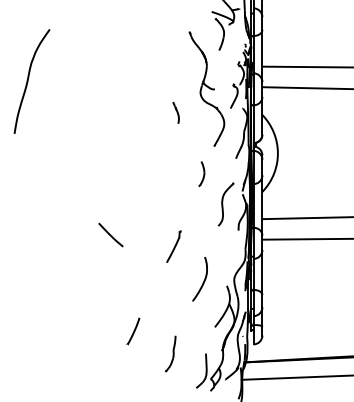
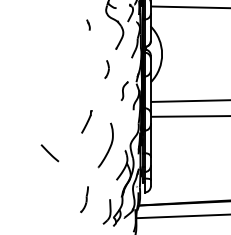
part: (175, 112) -> (88, 24), size x0.7
part: (225, 204) -> (124, 91), size x0.6
line: (110, 234) -> (49, 152), moved
part: (199, 279) -> (105, 145), size x1.4
line: (133, 331) -> (57, 183), removed

